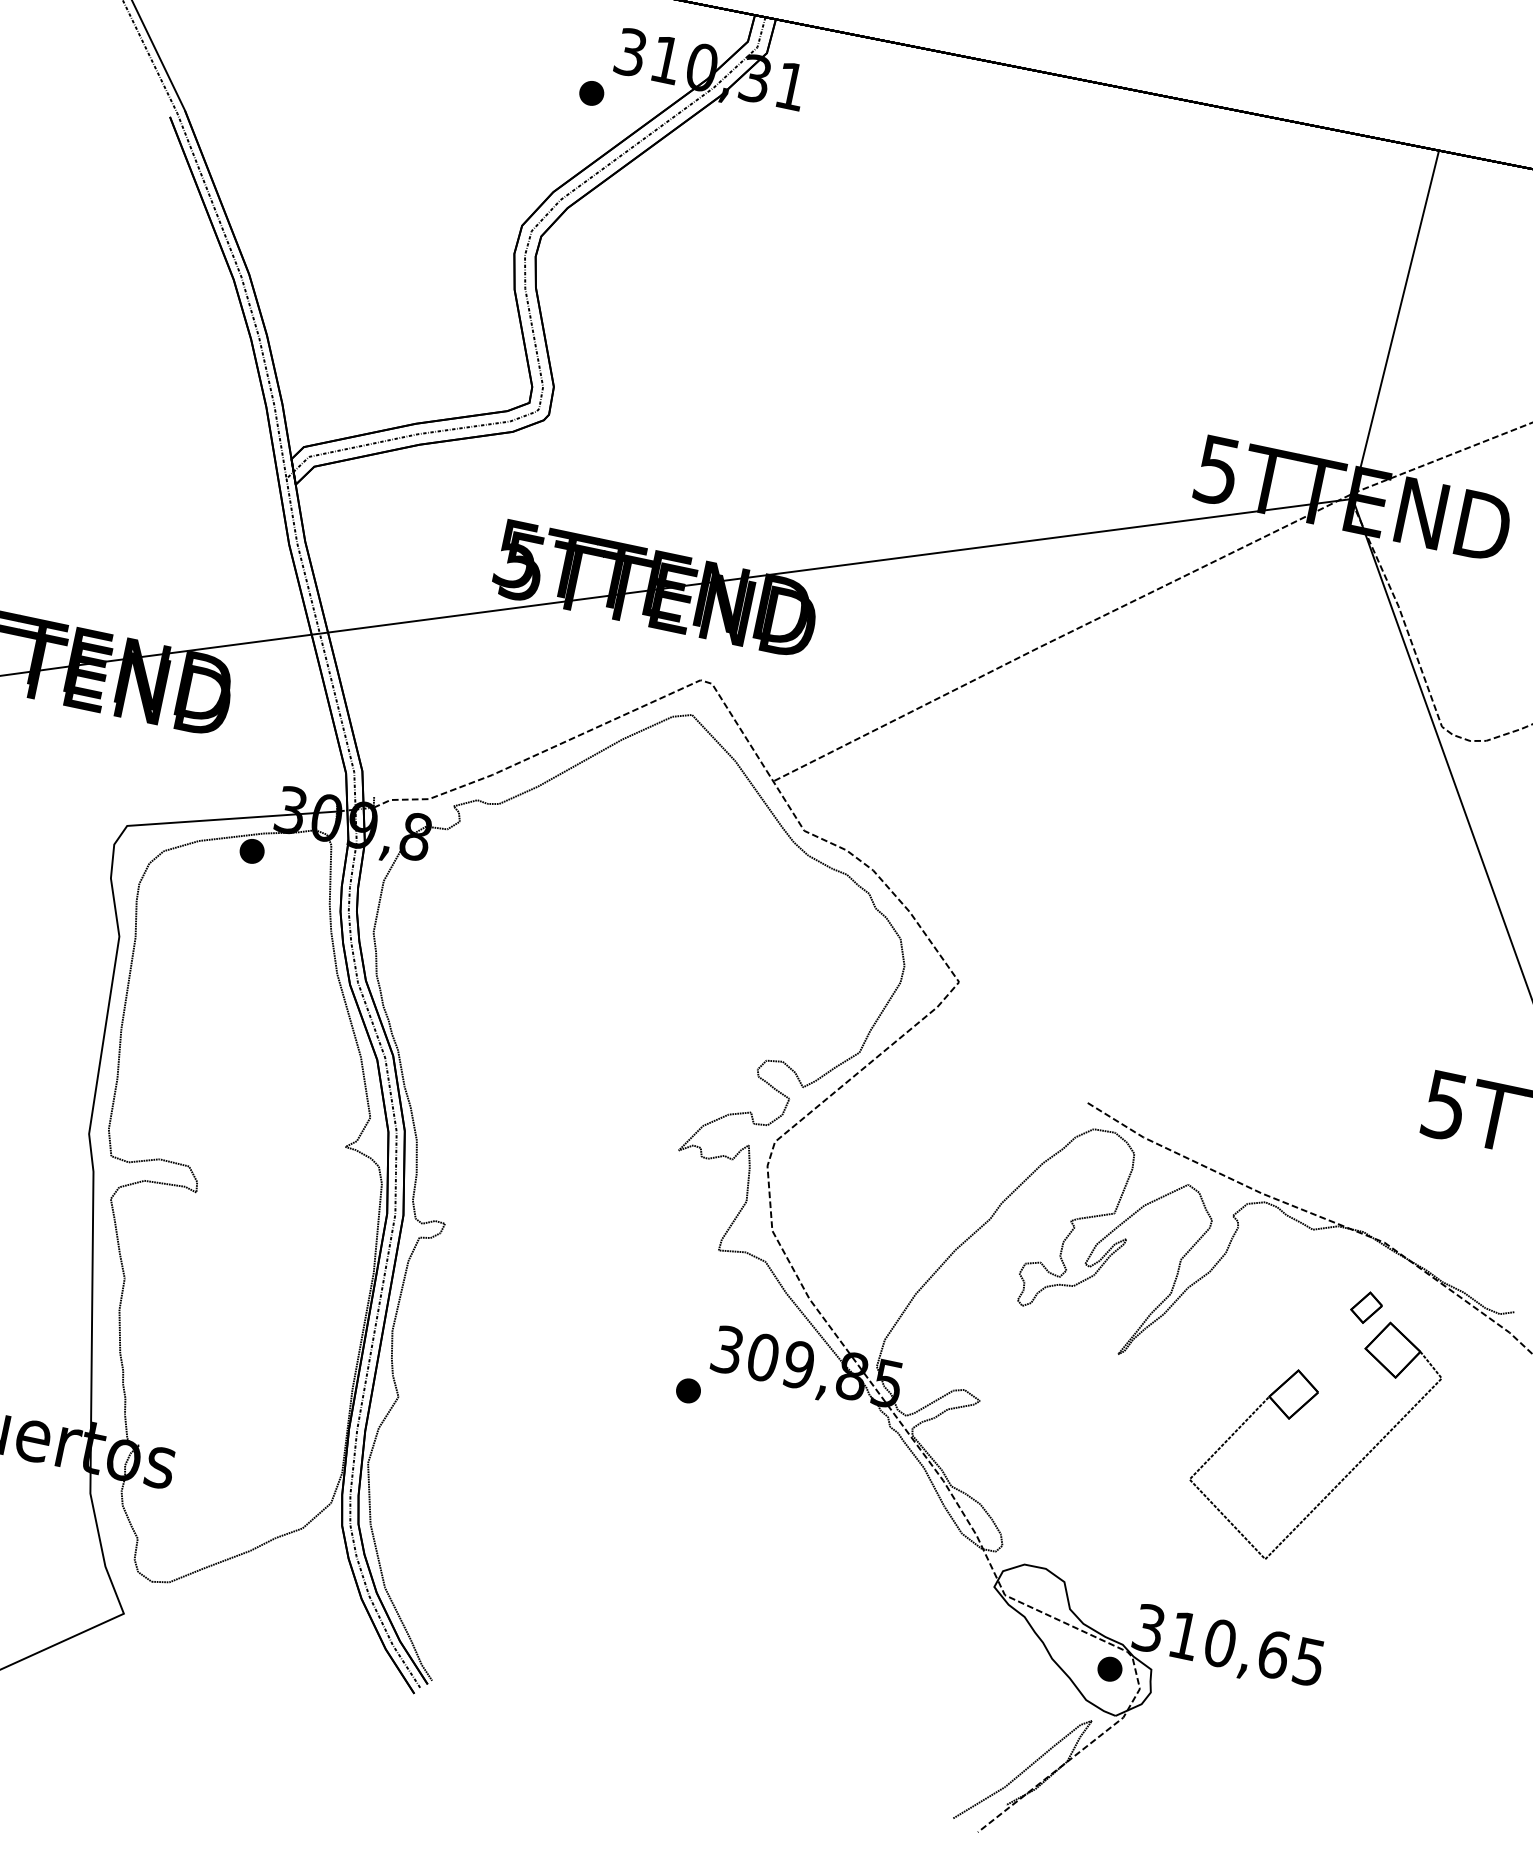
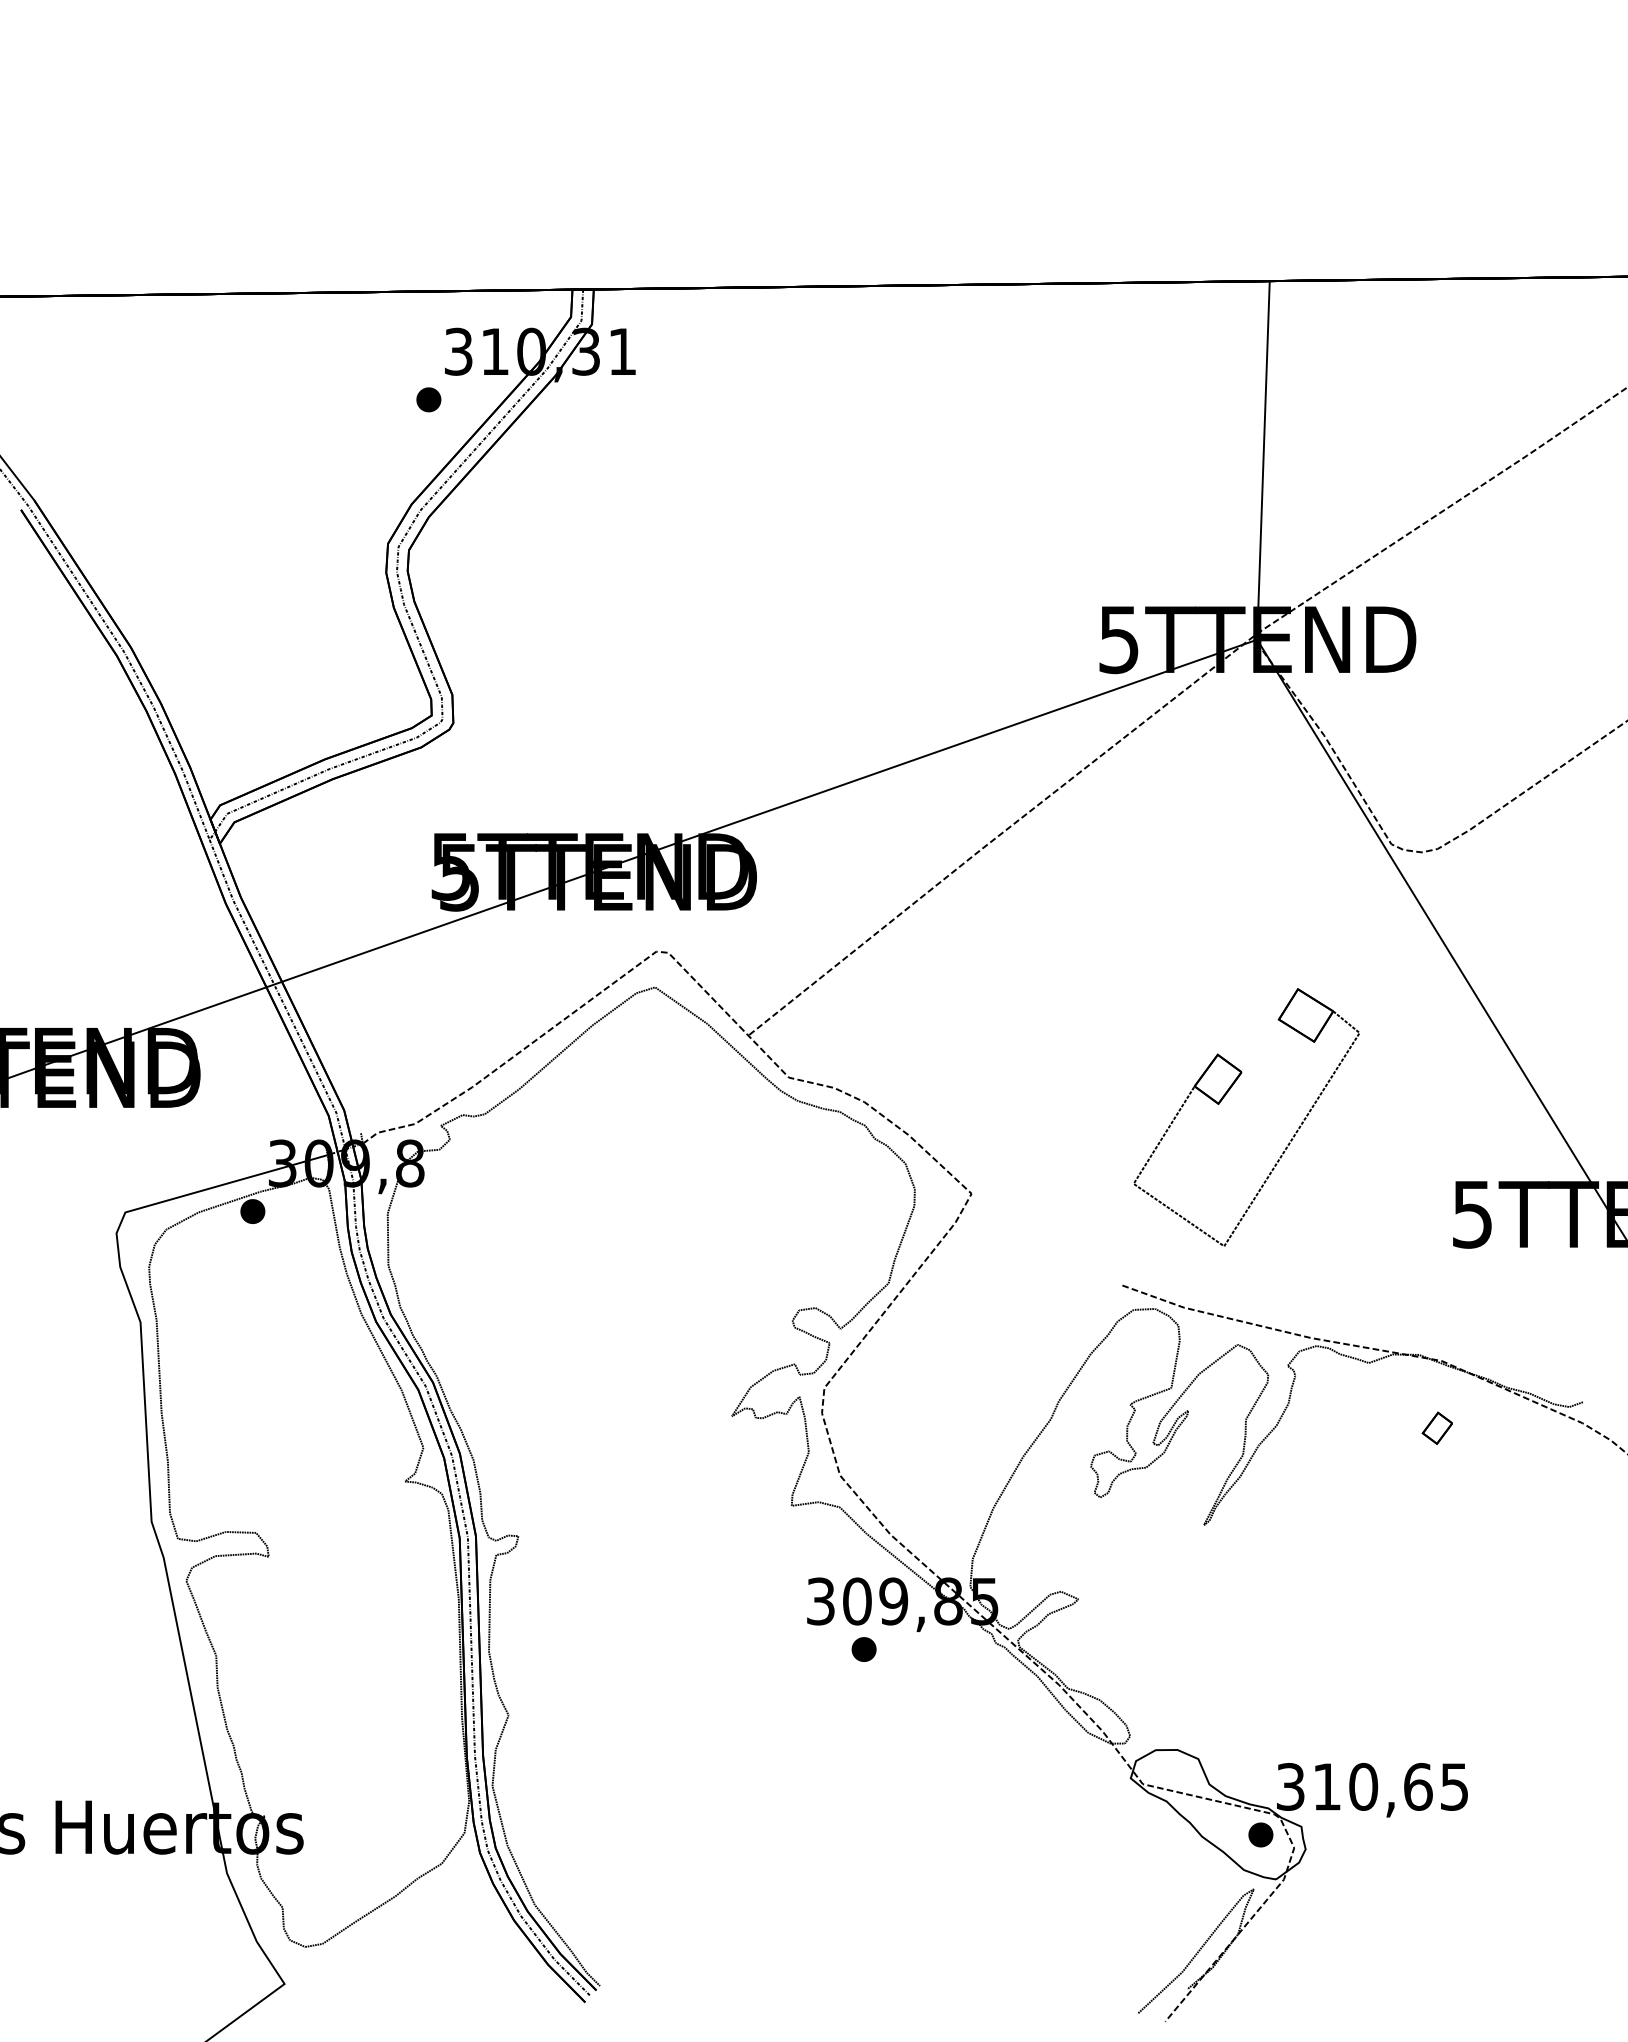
part: (687, 1390) -> (863, 1649), moved
part: (1293, 1416) -> (1222, 1100), moved

